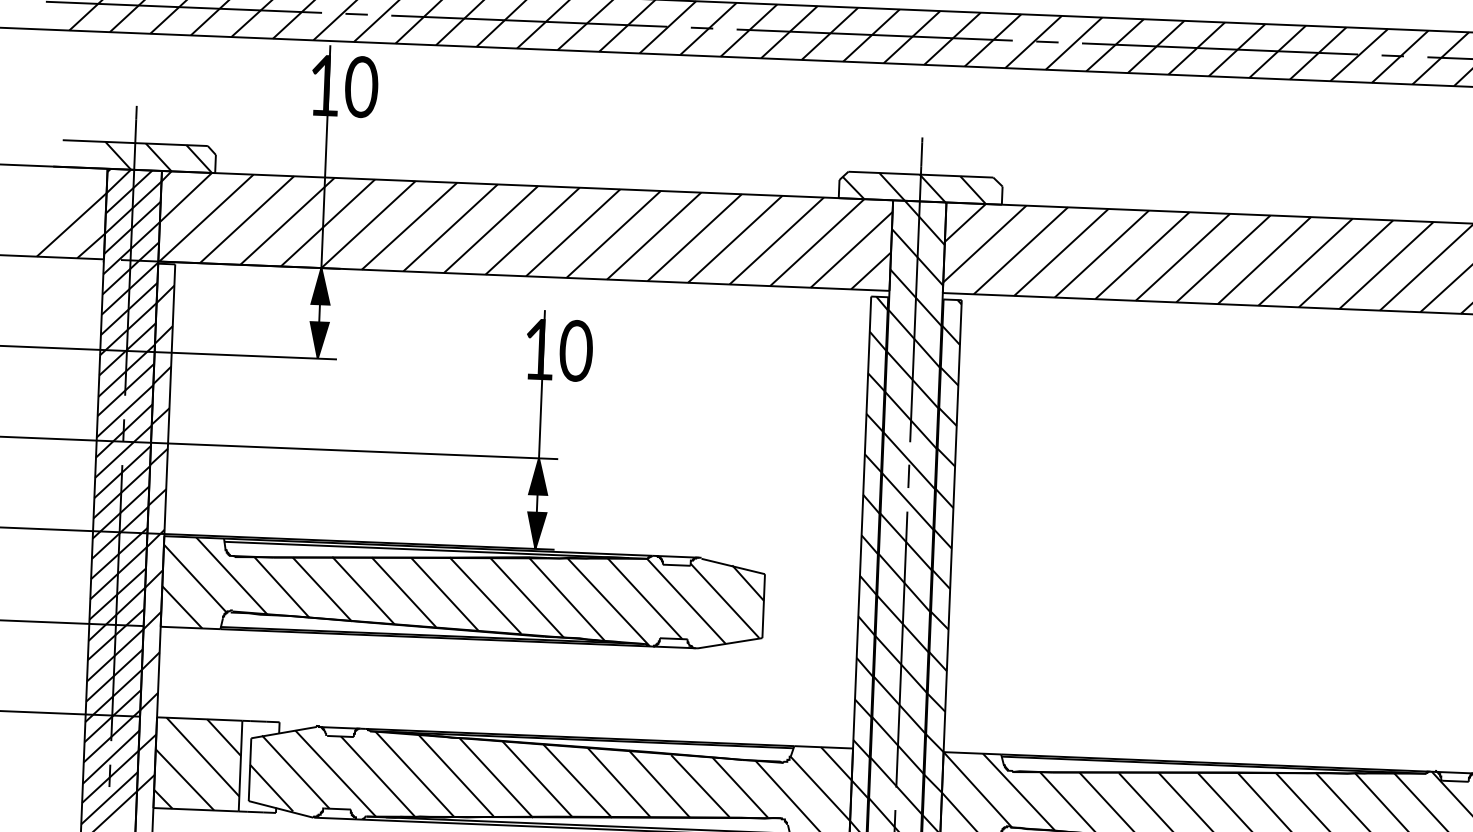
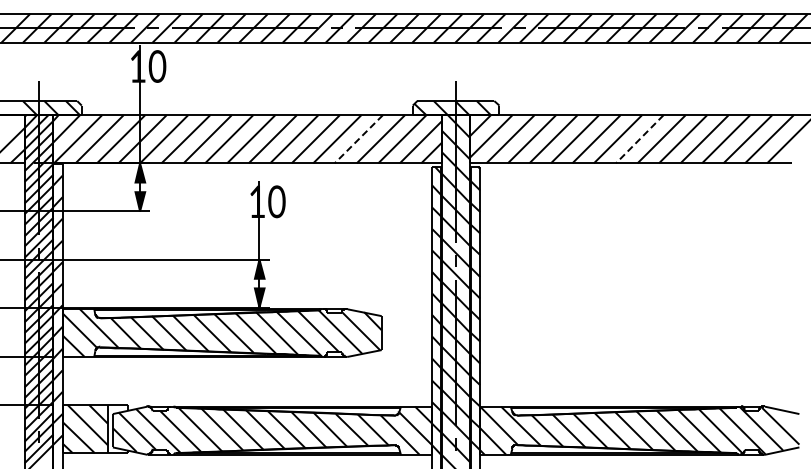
line: (734, 239) -> (358, 139), solid -> dashed
line: (1263, 260) -> (639, 139), solid -> dashed

